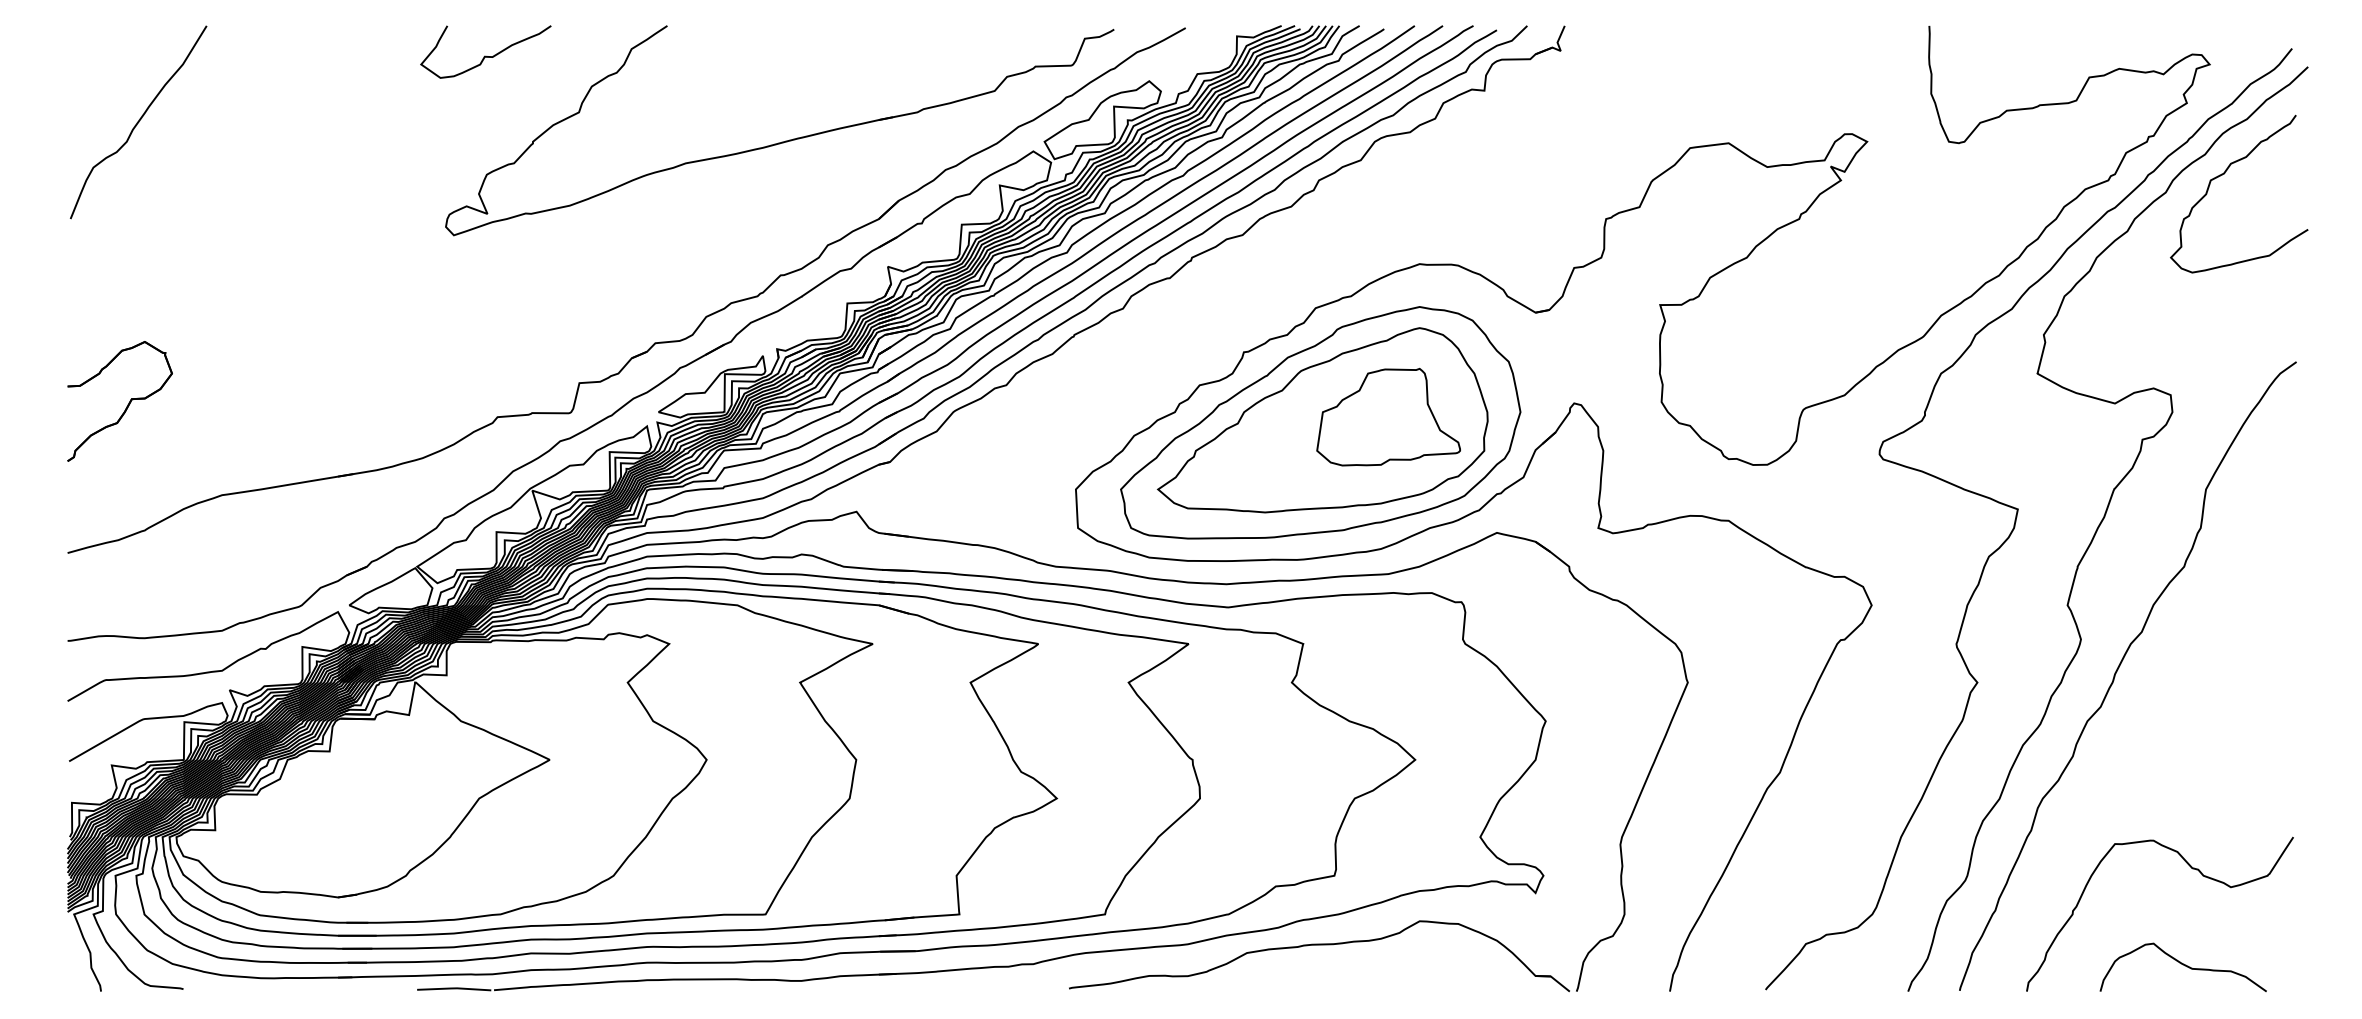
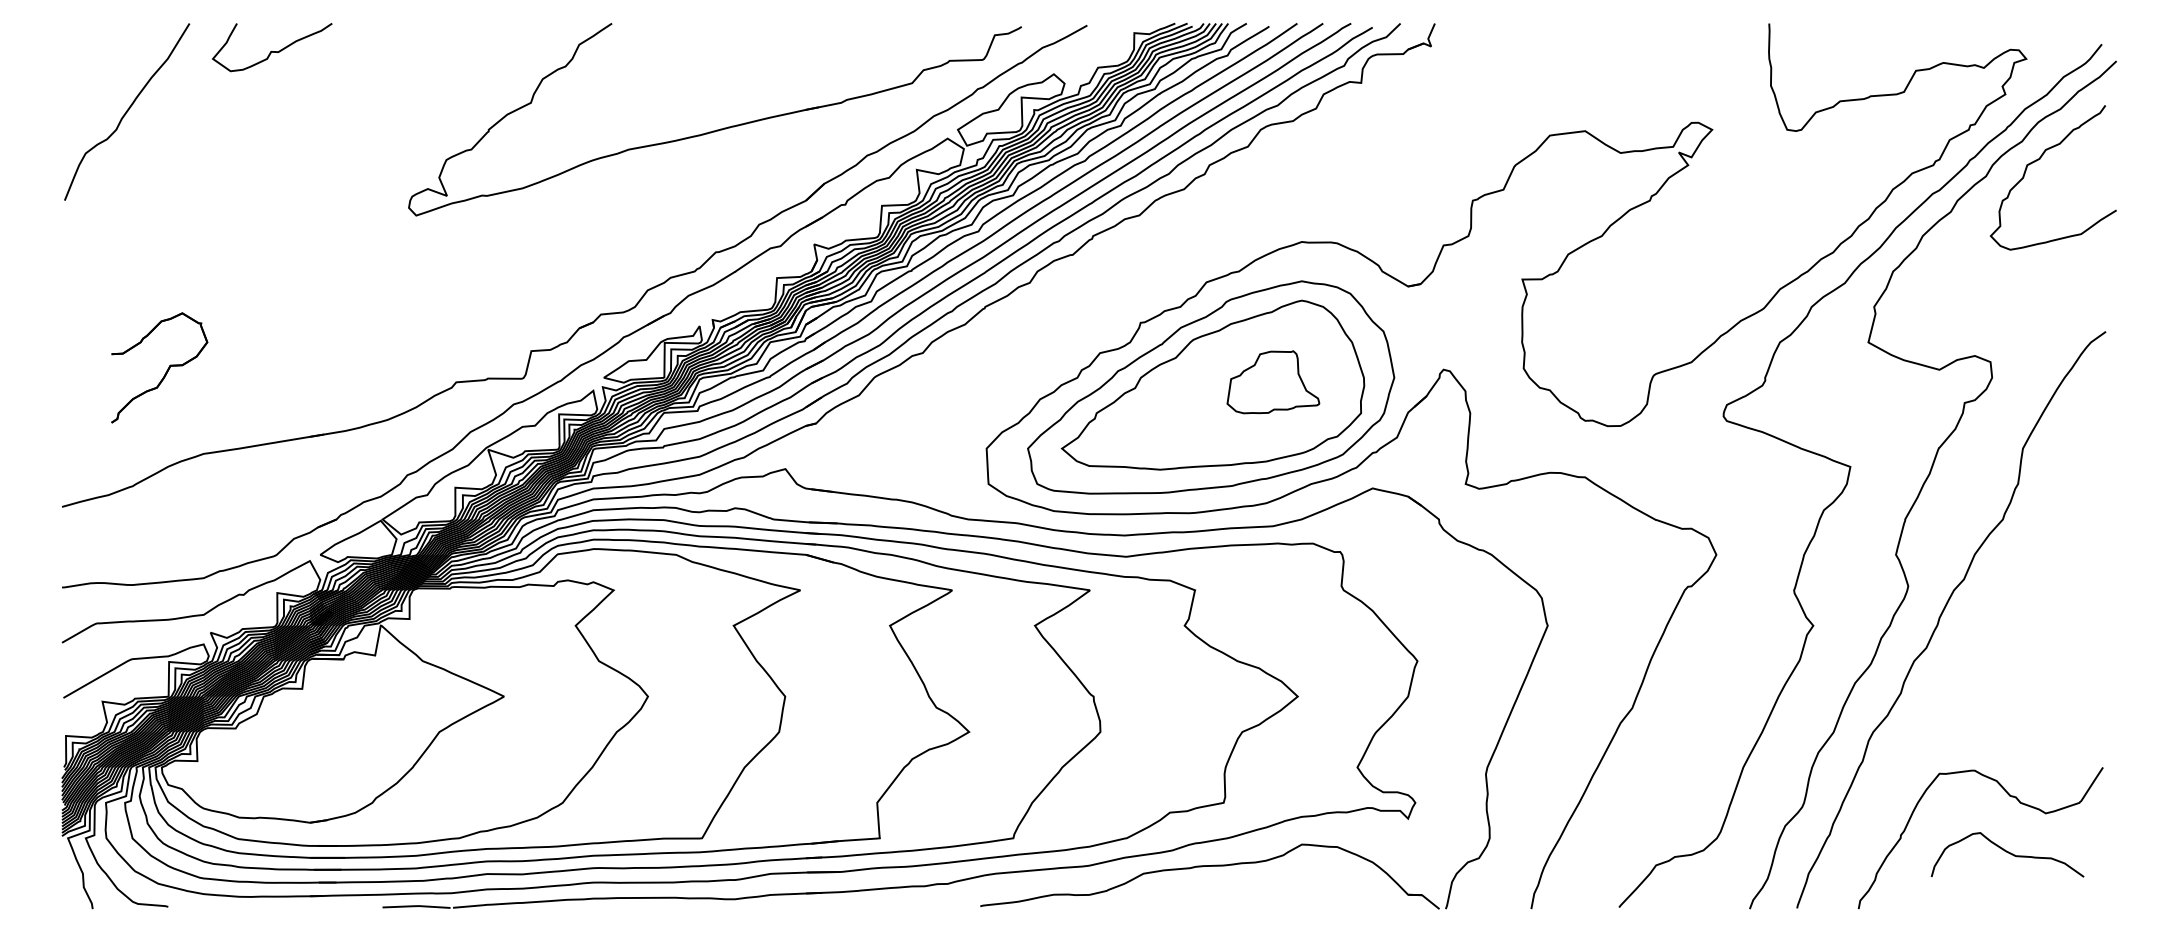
curve: (485, 55) -> (271, 50), moved
part: (127, 404) -> (166, 370), moved
part: (1388, 416) -> (1273, 381), size x0.7
curve: (2183, 965) -> (2007, 853), moved

